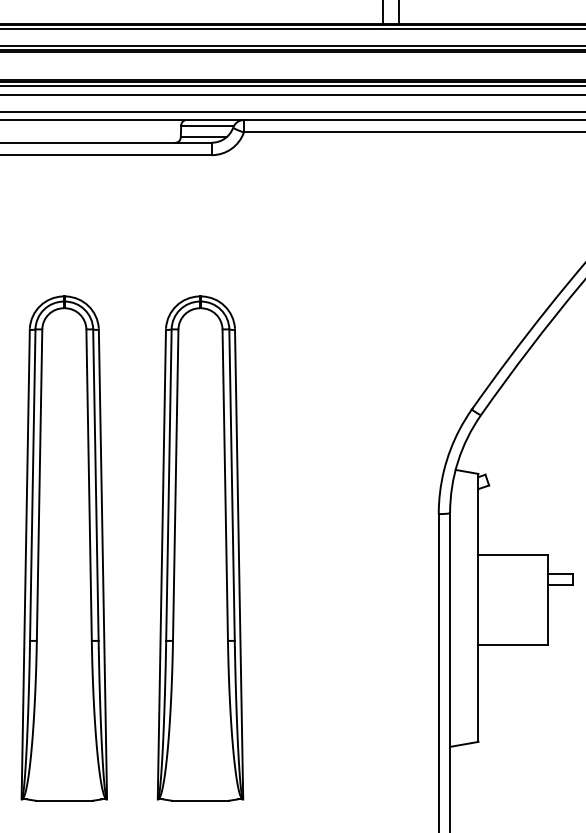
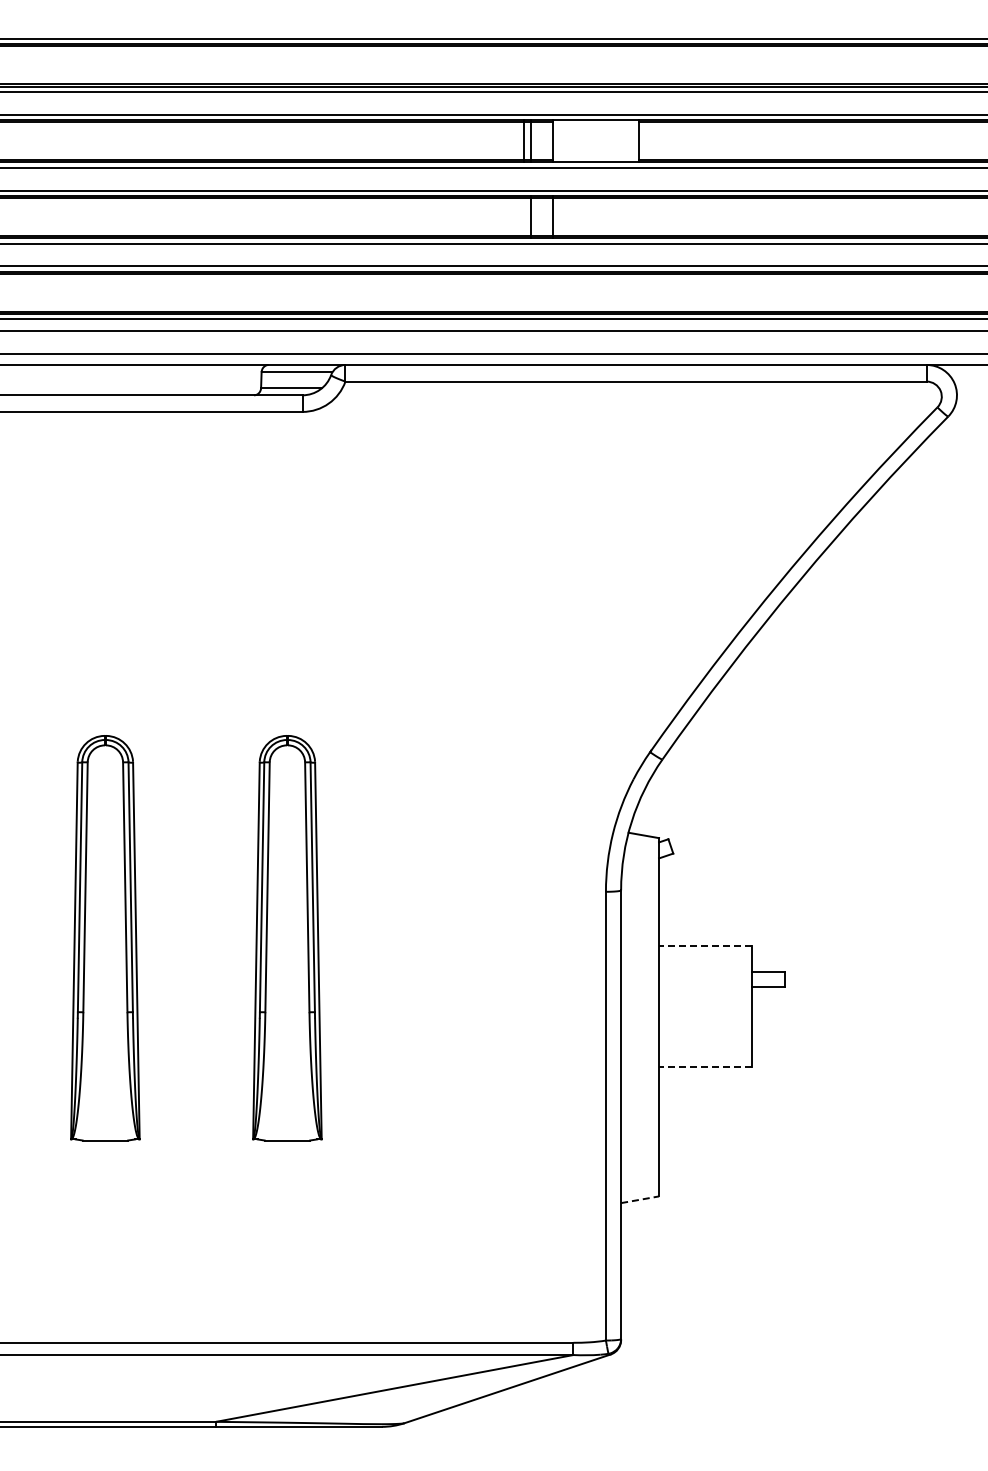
part: (64, 548) -> (105, 938), size x0.6
part: (200, 548) -> (287, 938), size x0.6
line: (512, 554) -> (704, 945), solid -> dashed
line: (512, 645) -> (704, 1067), solid -> dashed
line: (464, 744) -> (640, 1199), solid -> dashed

